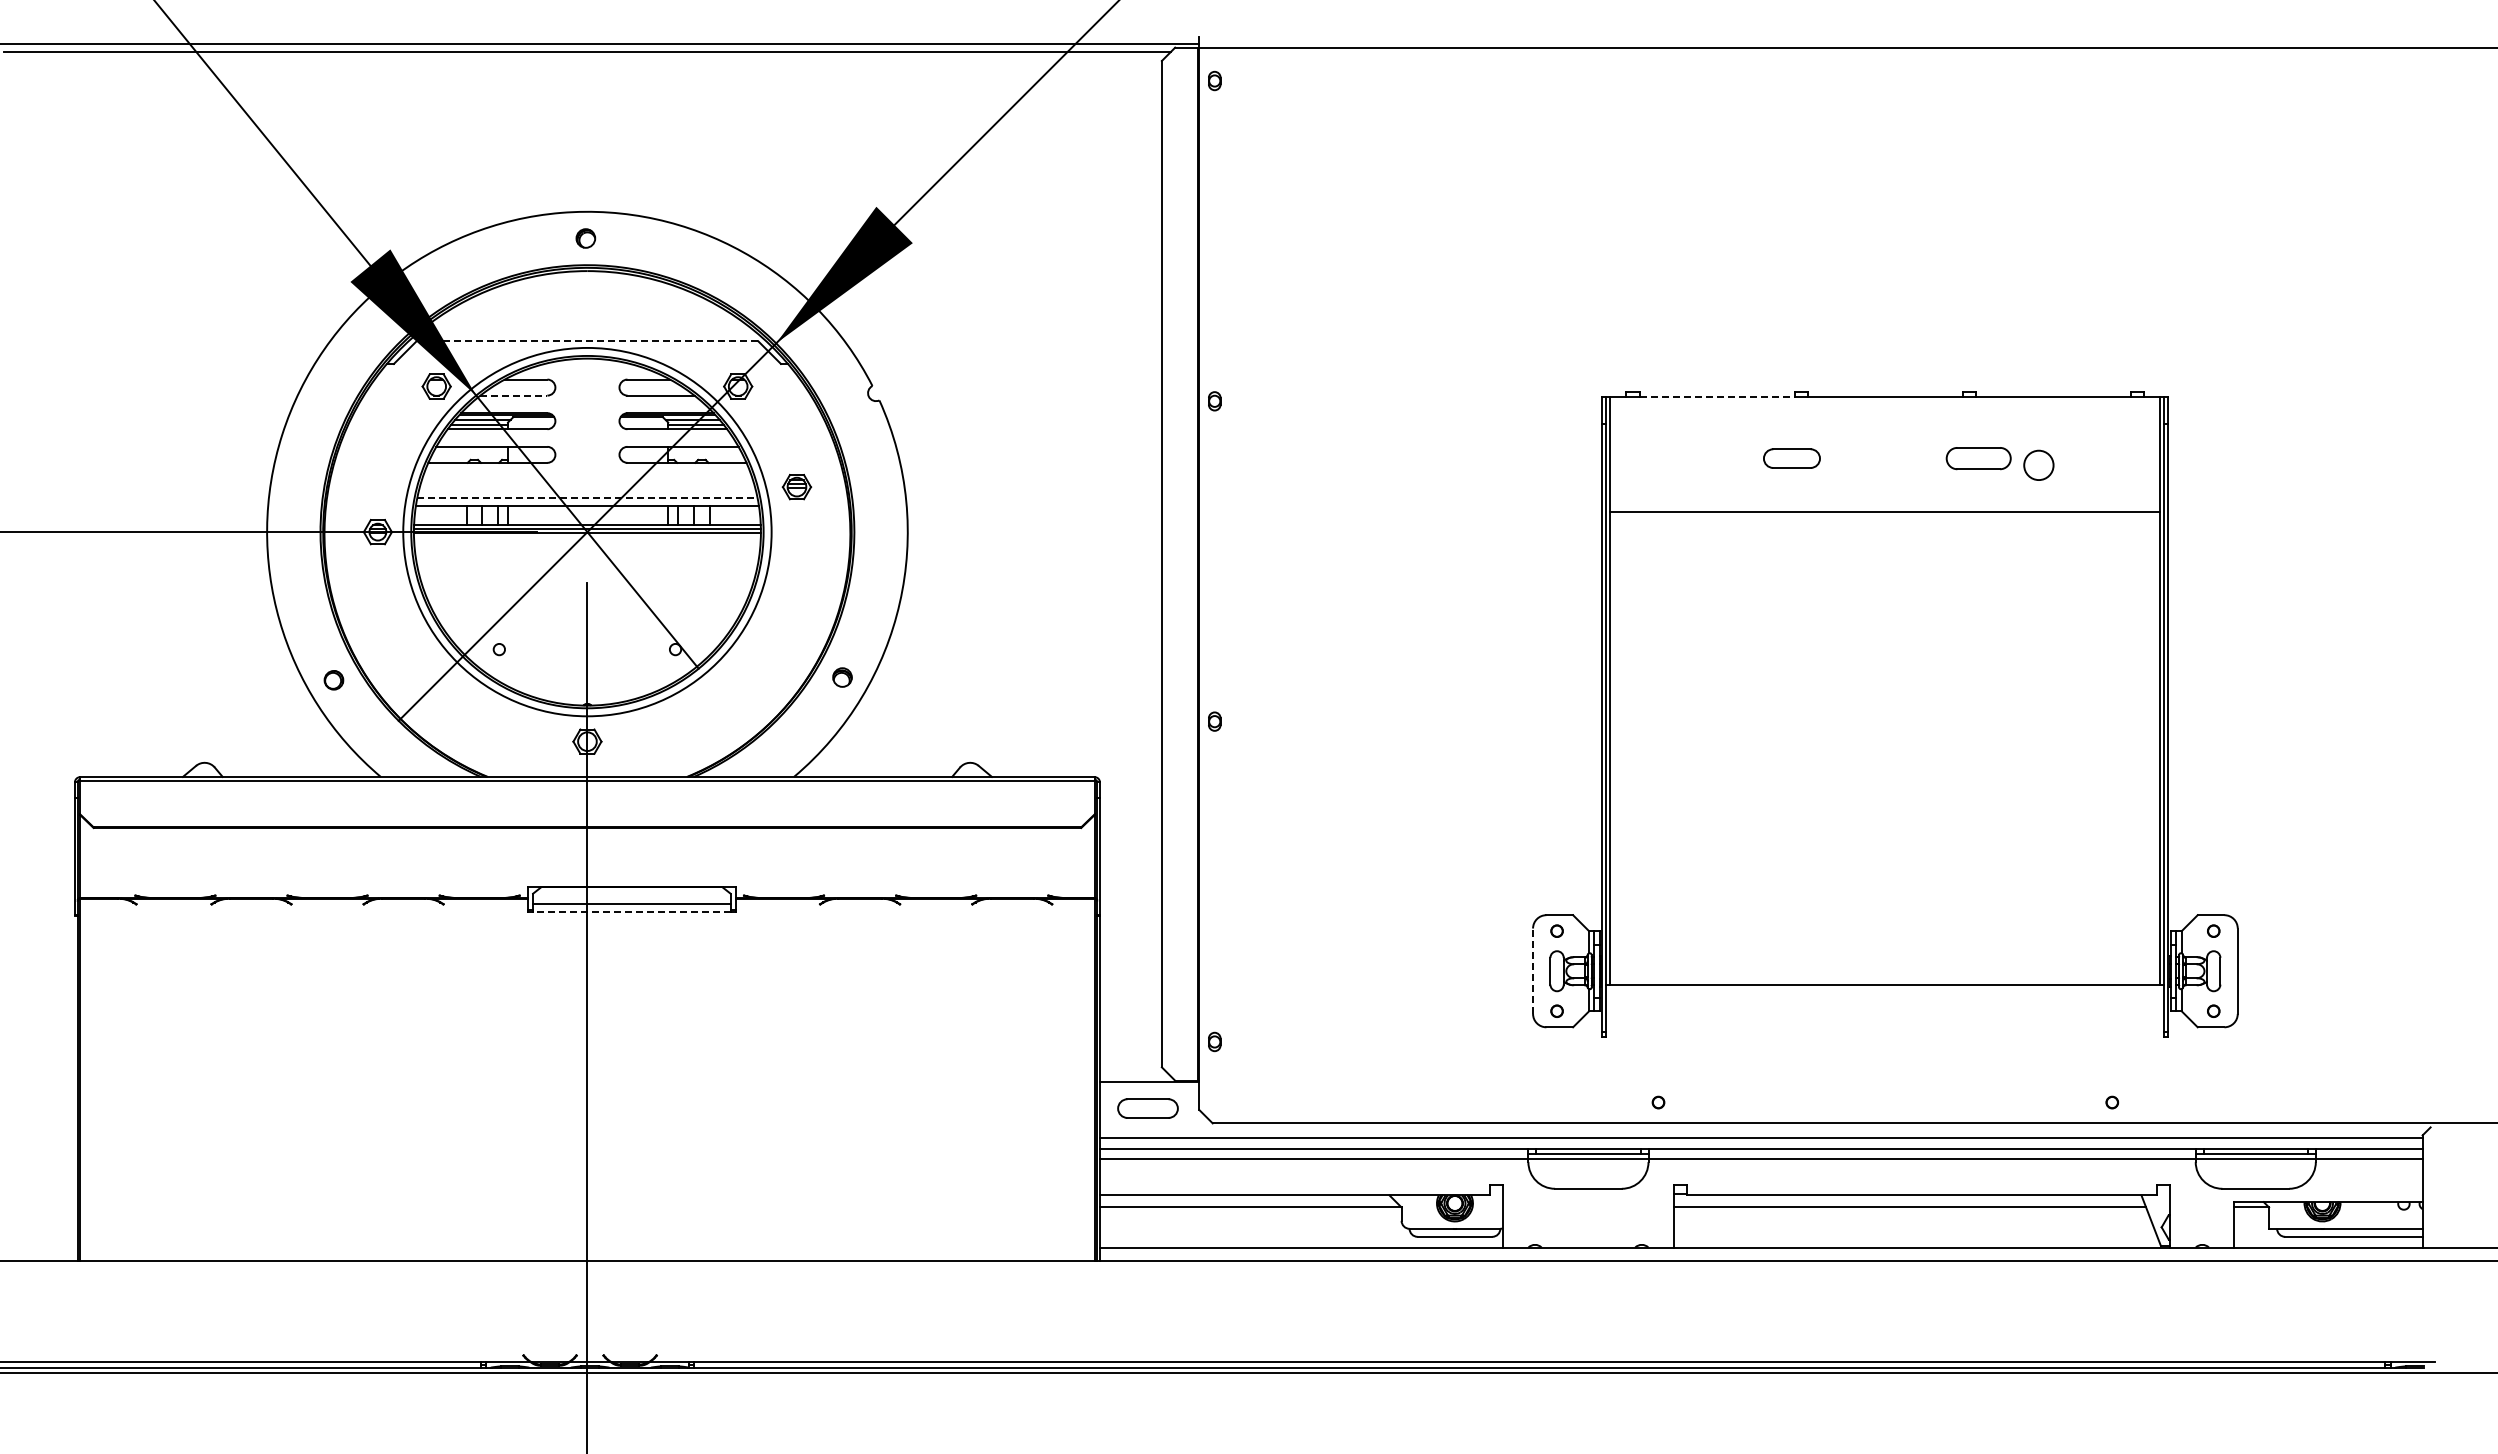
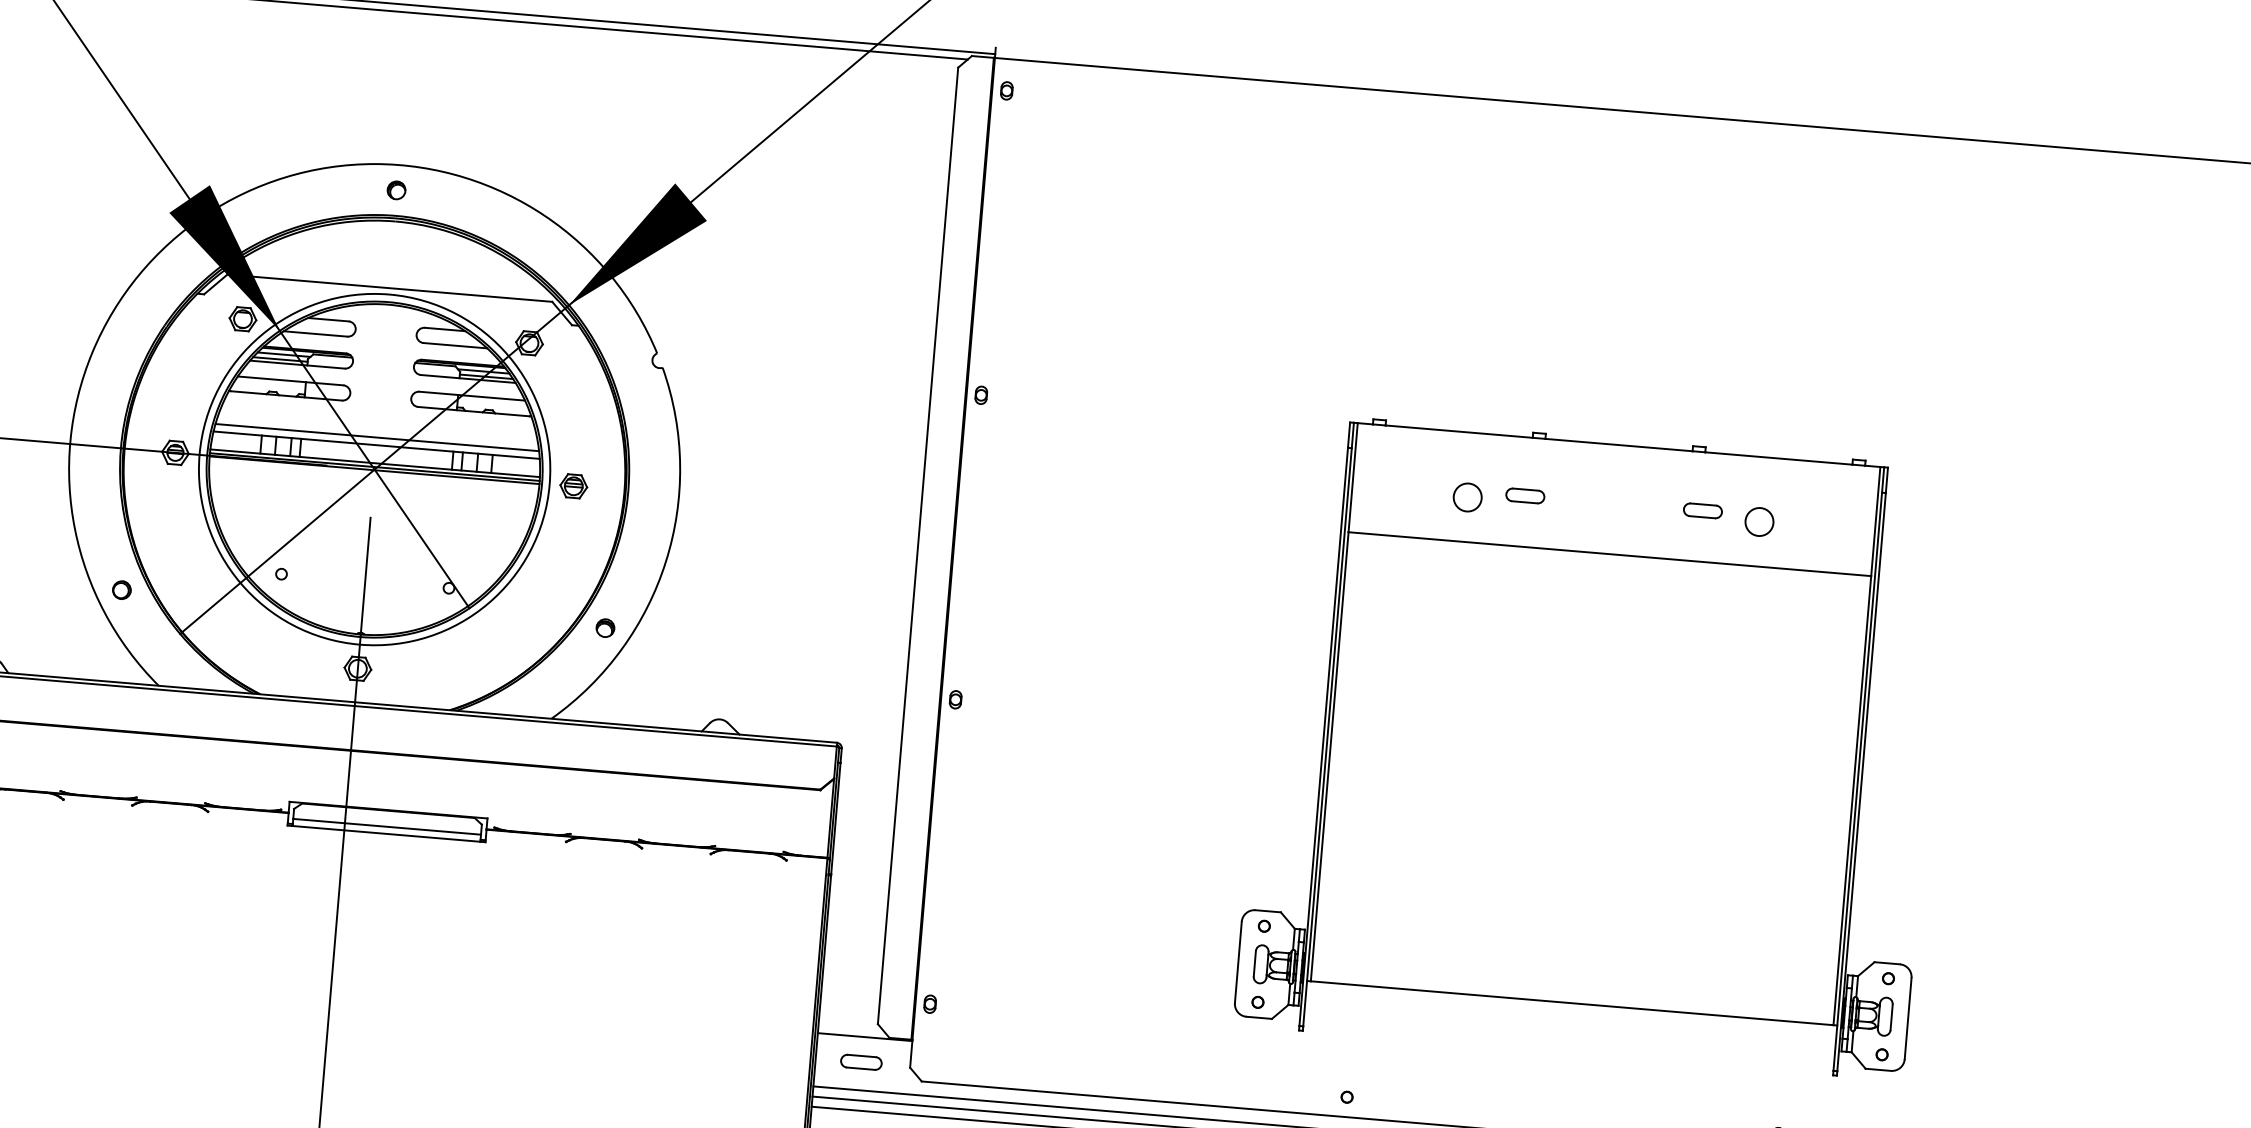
line: (587, 341) -> (389, 288), dashed -> solid
line: (513, 395) -> (315, 333), dashed -> solid
line: (1717, 397) -> (1459, 431), dashed -> solid
part: (1791, 458) -> (1524, 495), size x0.71
part: (1978, 458) -> (1702, 510), size x0.62
circle: (1731, 464) -> (1467, 496), added
part: (796, 487) -> (573, 486), moved
line: (587, 498) -> (377, 437), dashed -> solid
line: (631, 911) -> (386, 833), dashed -> solid
line: (1533, 971) -> (1238, 962), dashed -> solid
part: (1147, 1108) -> (860, 1062), size x0.71

